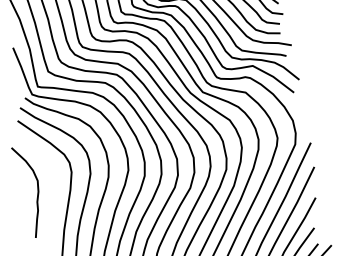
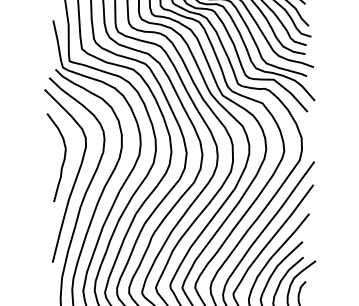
part: (37, 191) -> (63, 158), moved

